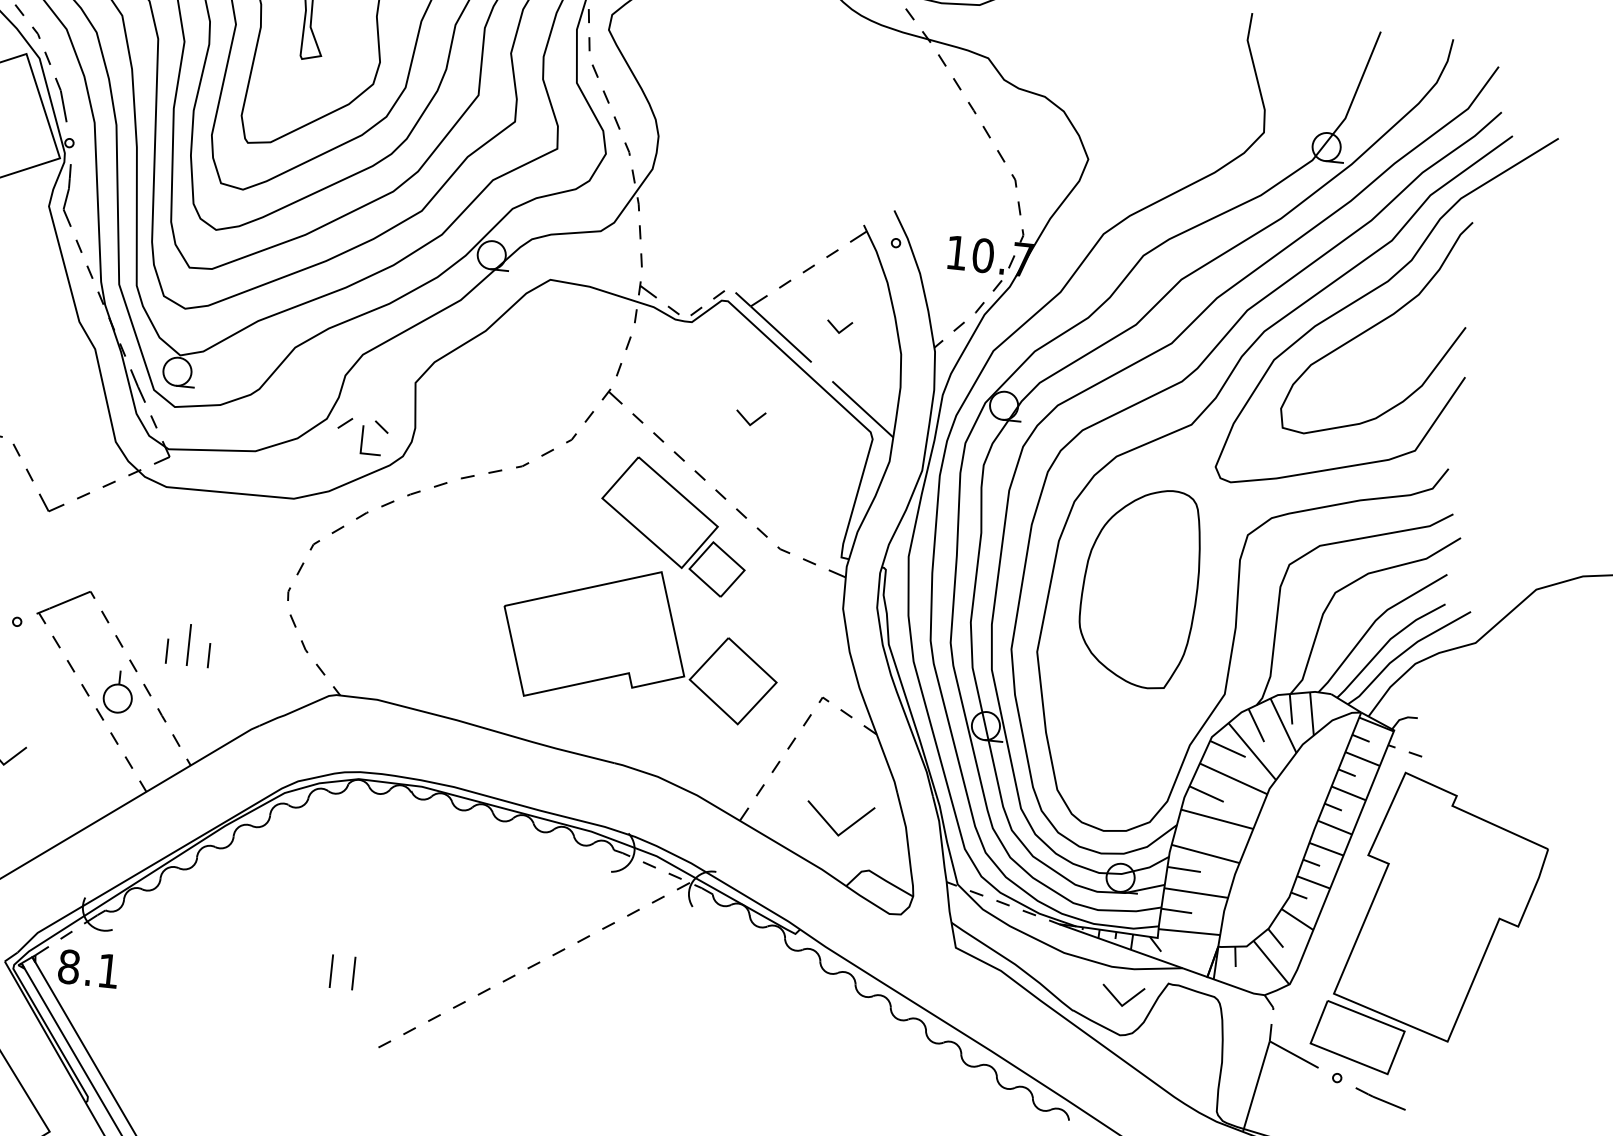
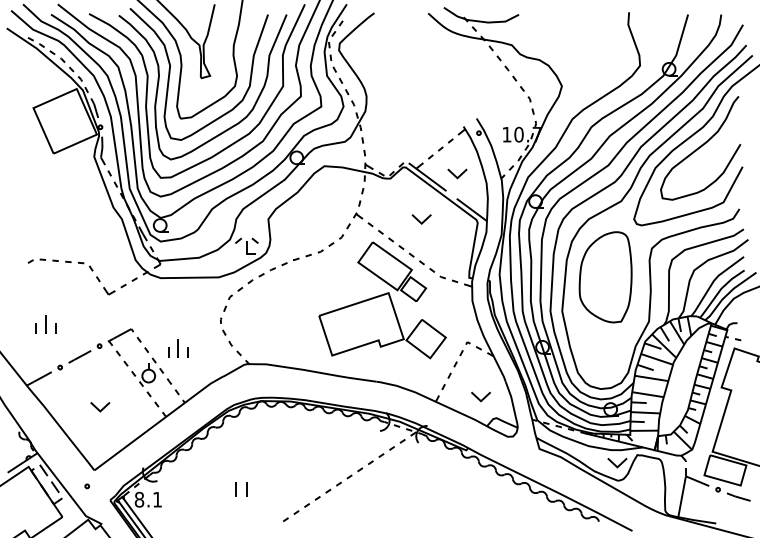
part: (839, 326) -> (457, 173), size x1.67
part: (750, 418) -> (421, 219), size x1.43
part: (838, 819) -> (480, 396), size x0.62
part: (342, 973) -> (241, 489), moved

